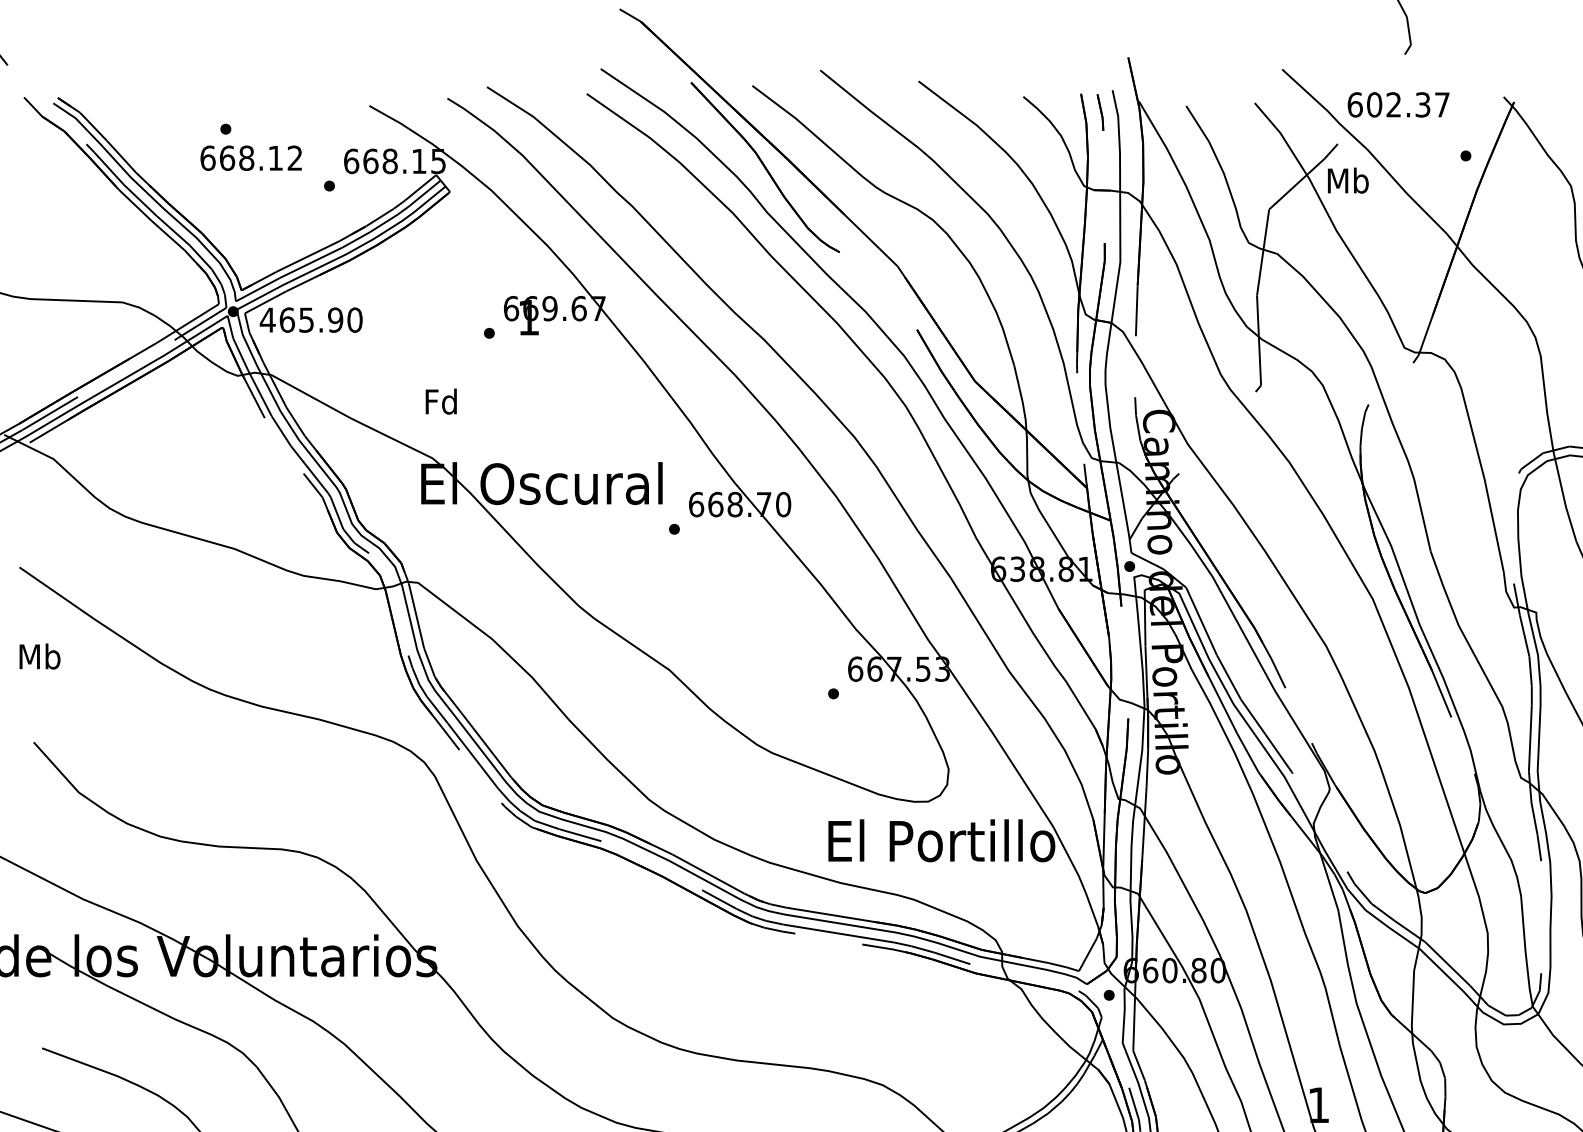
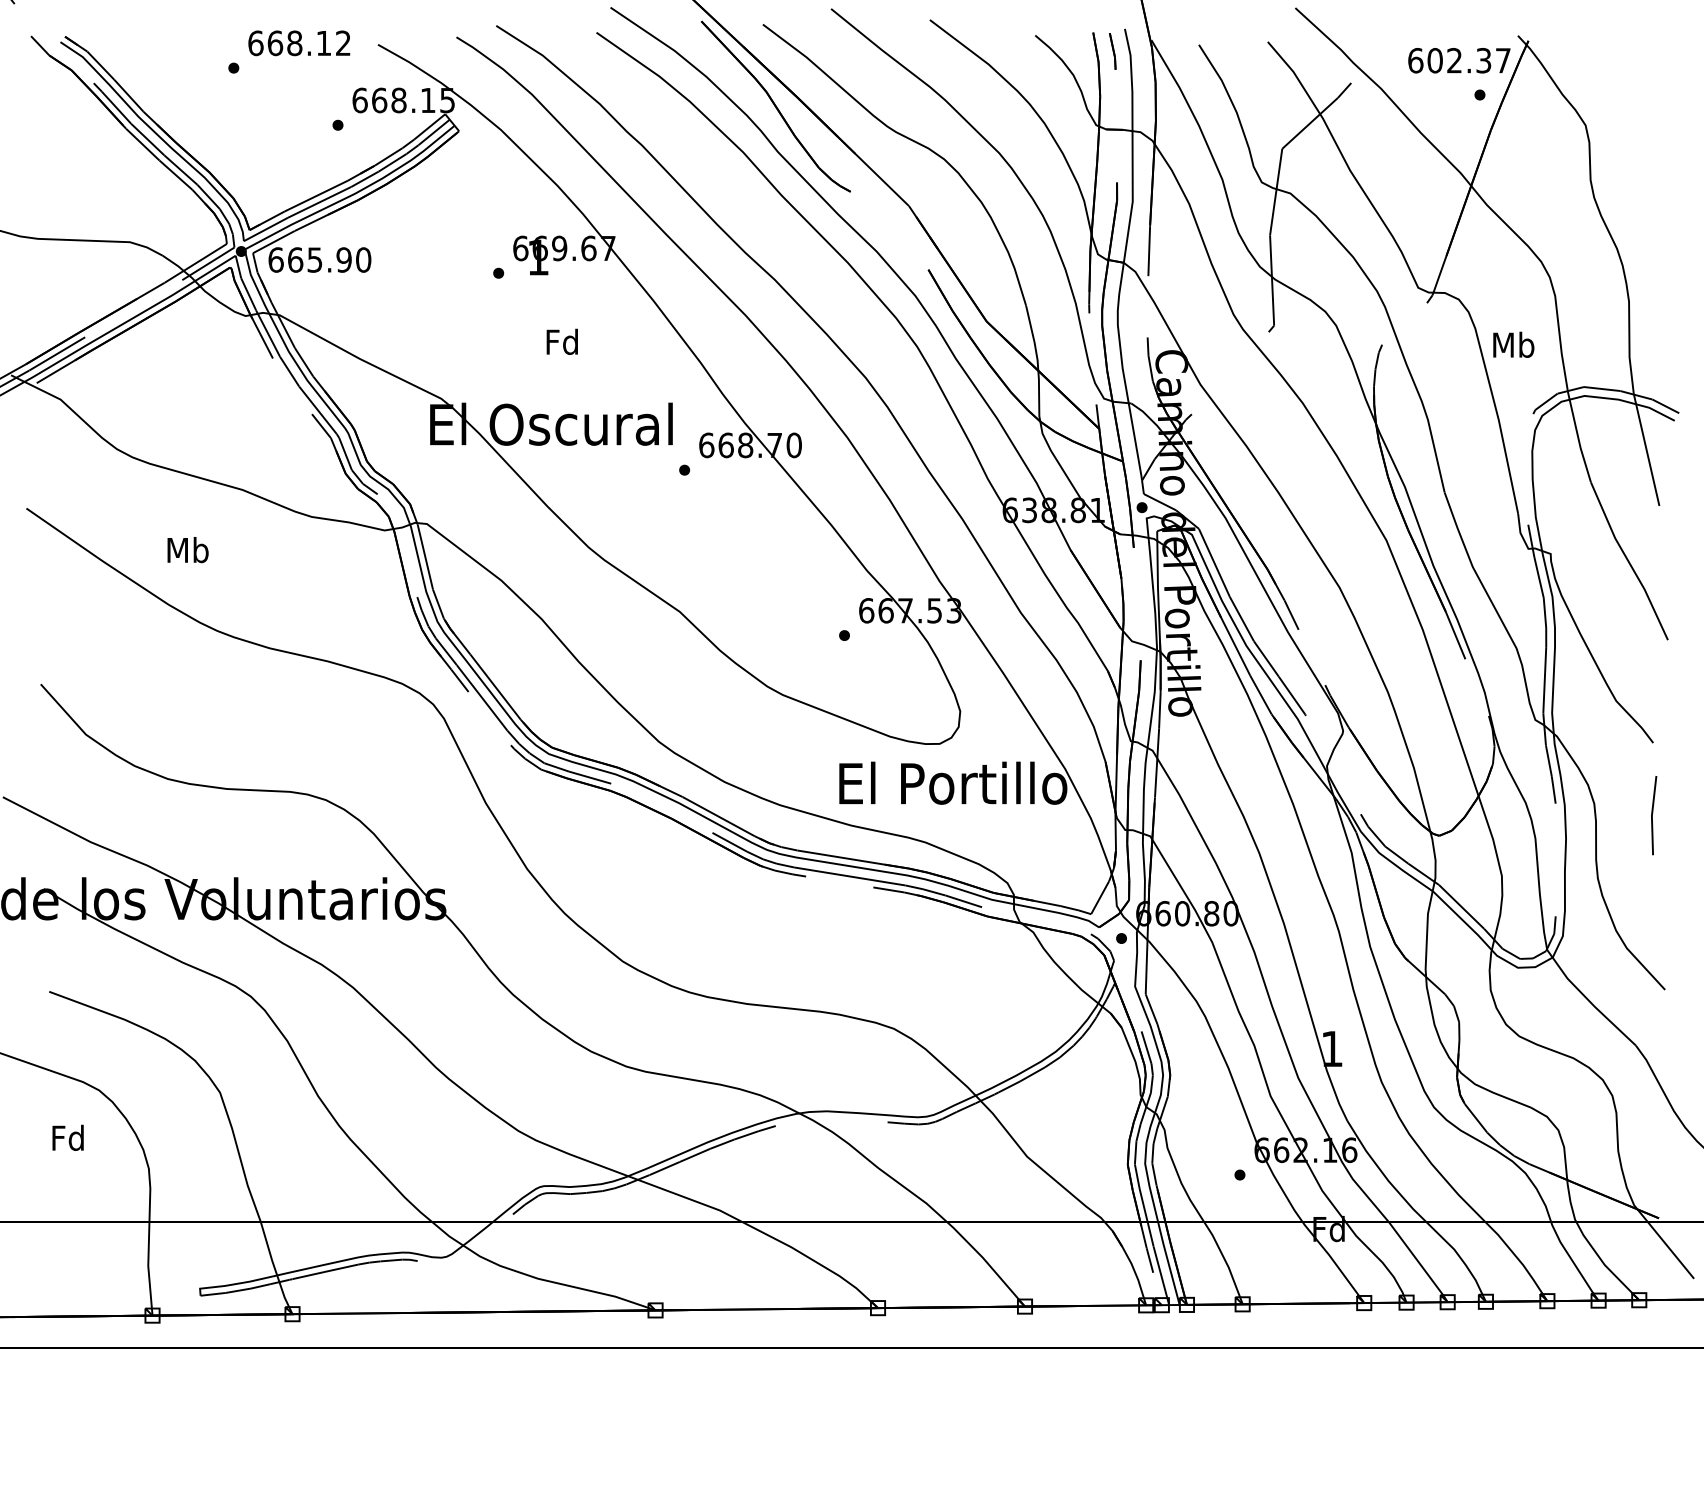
text: (1398, 104) -> (1459, 60), moved
text: (251, 158) -> (299, 43), moved
text: (1347, 180) -> (1513, 344), moved
text: (268, 319) -> (276, 259), 465.90 -> 665.90
text: (440, 401) -> (561, 341), moved
text: (39, 656) -> (187, 550), moved

